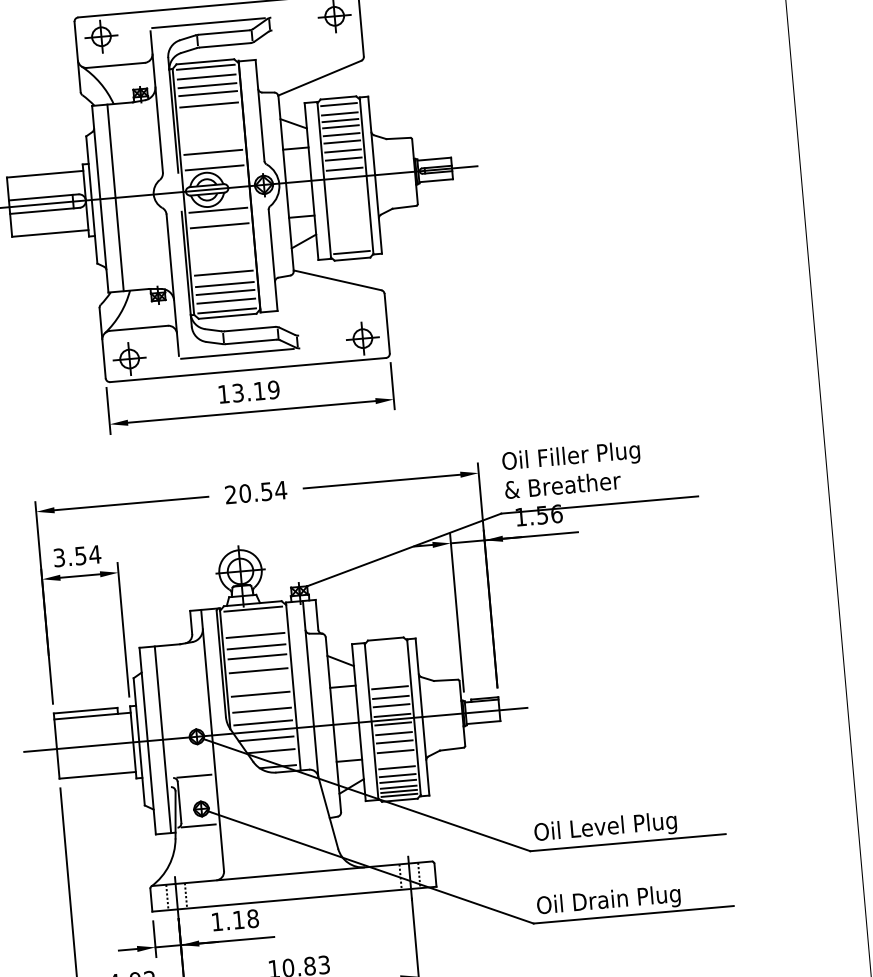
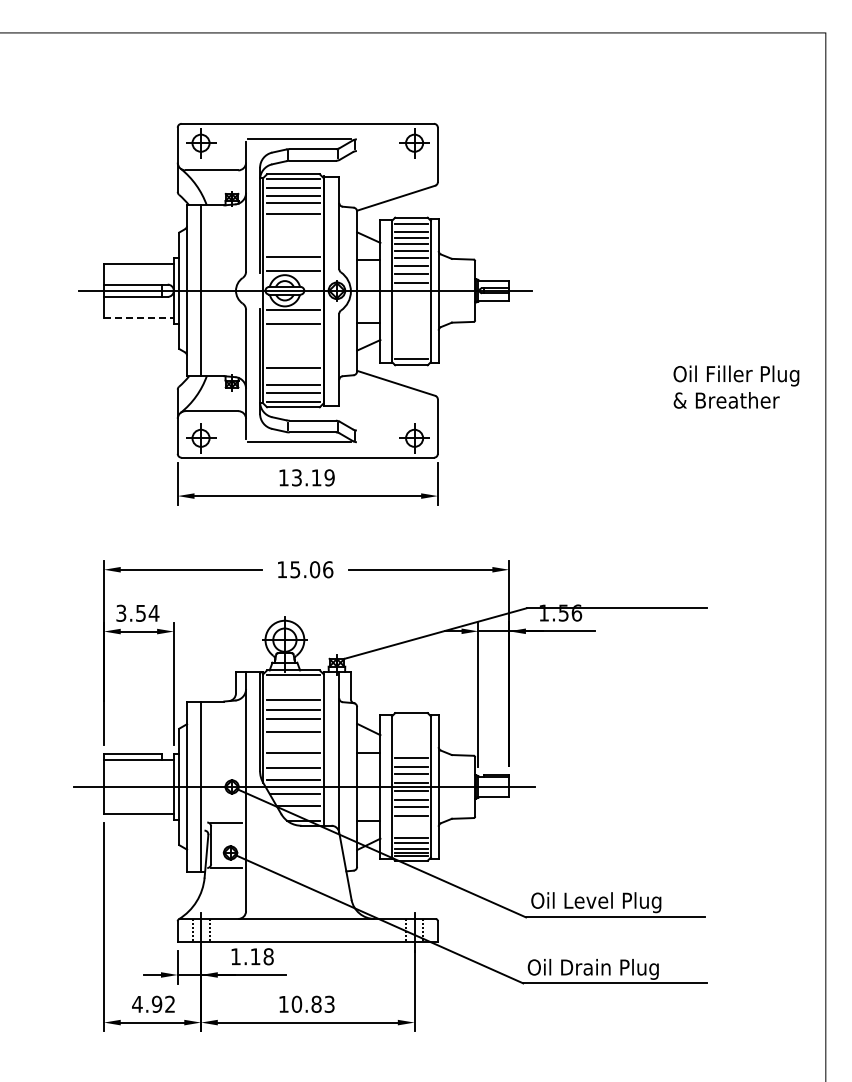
line: (49, 233) -> (138, 317), solid -> dashed
line: (224, 284) -> (293, 378), removed
text: (572, 469) -> (736, 386), moved
text: (256, 492) -> (305, 569), 20.54 -> 15.06
line: (396, 767) -> (411, 830), removed

